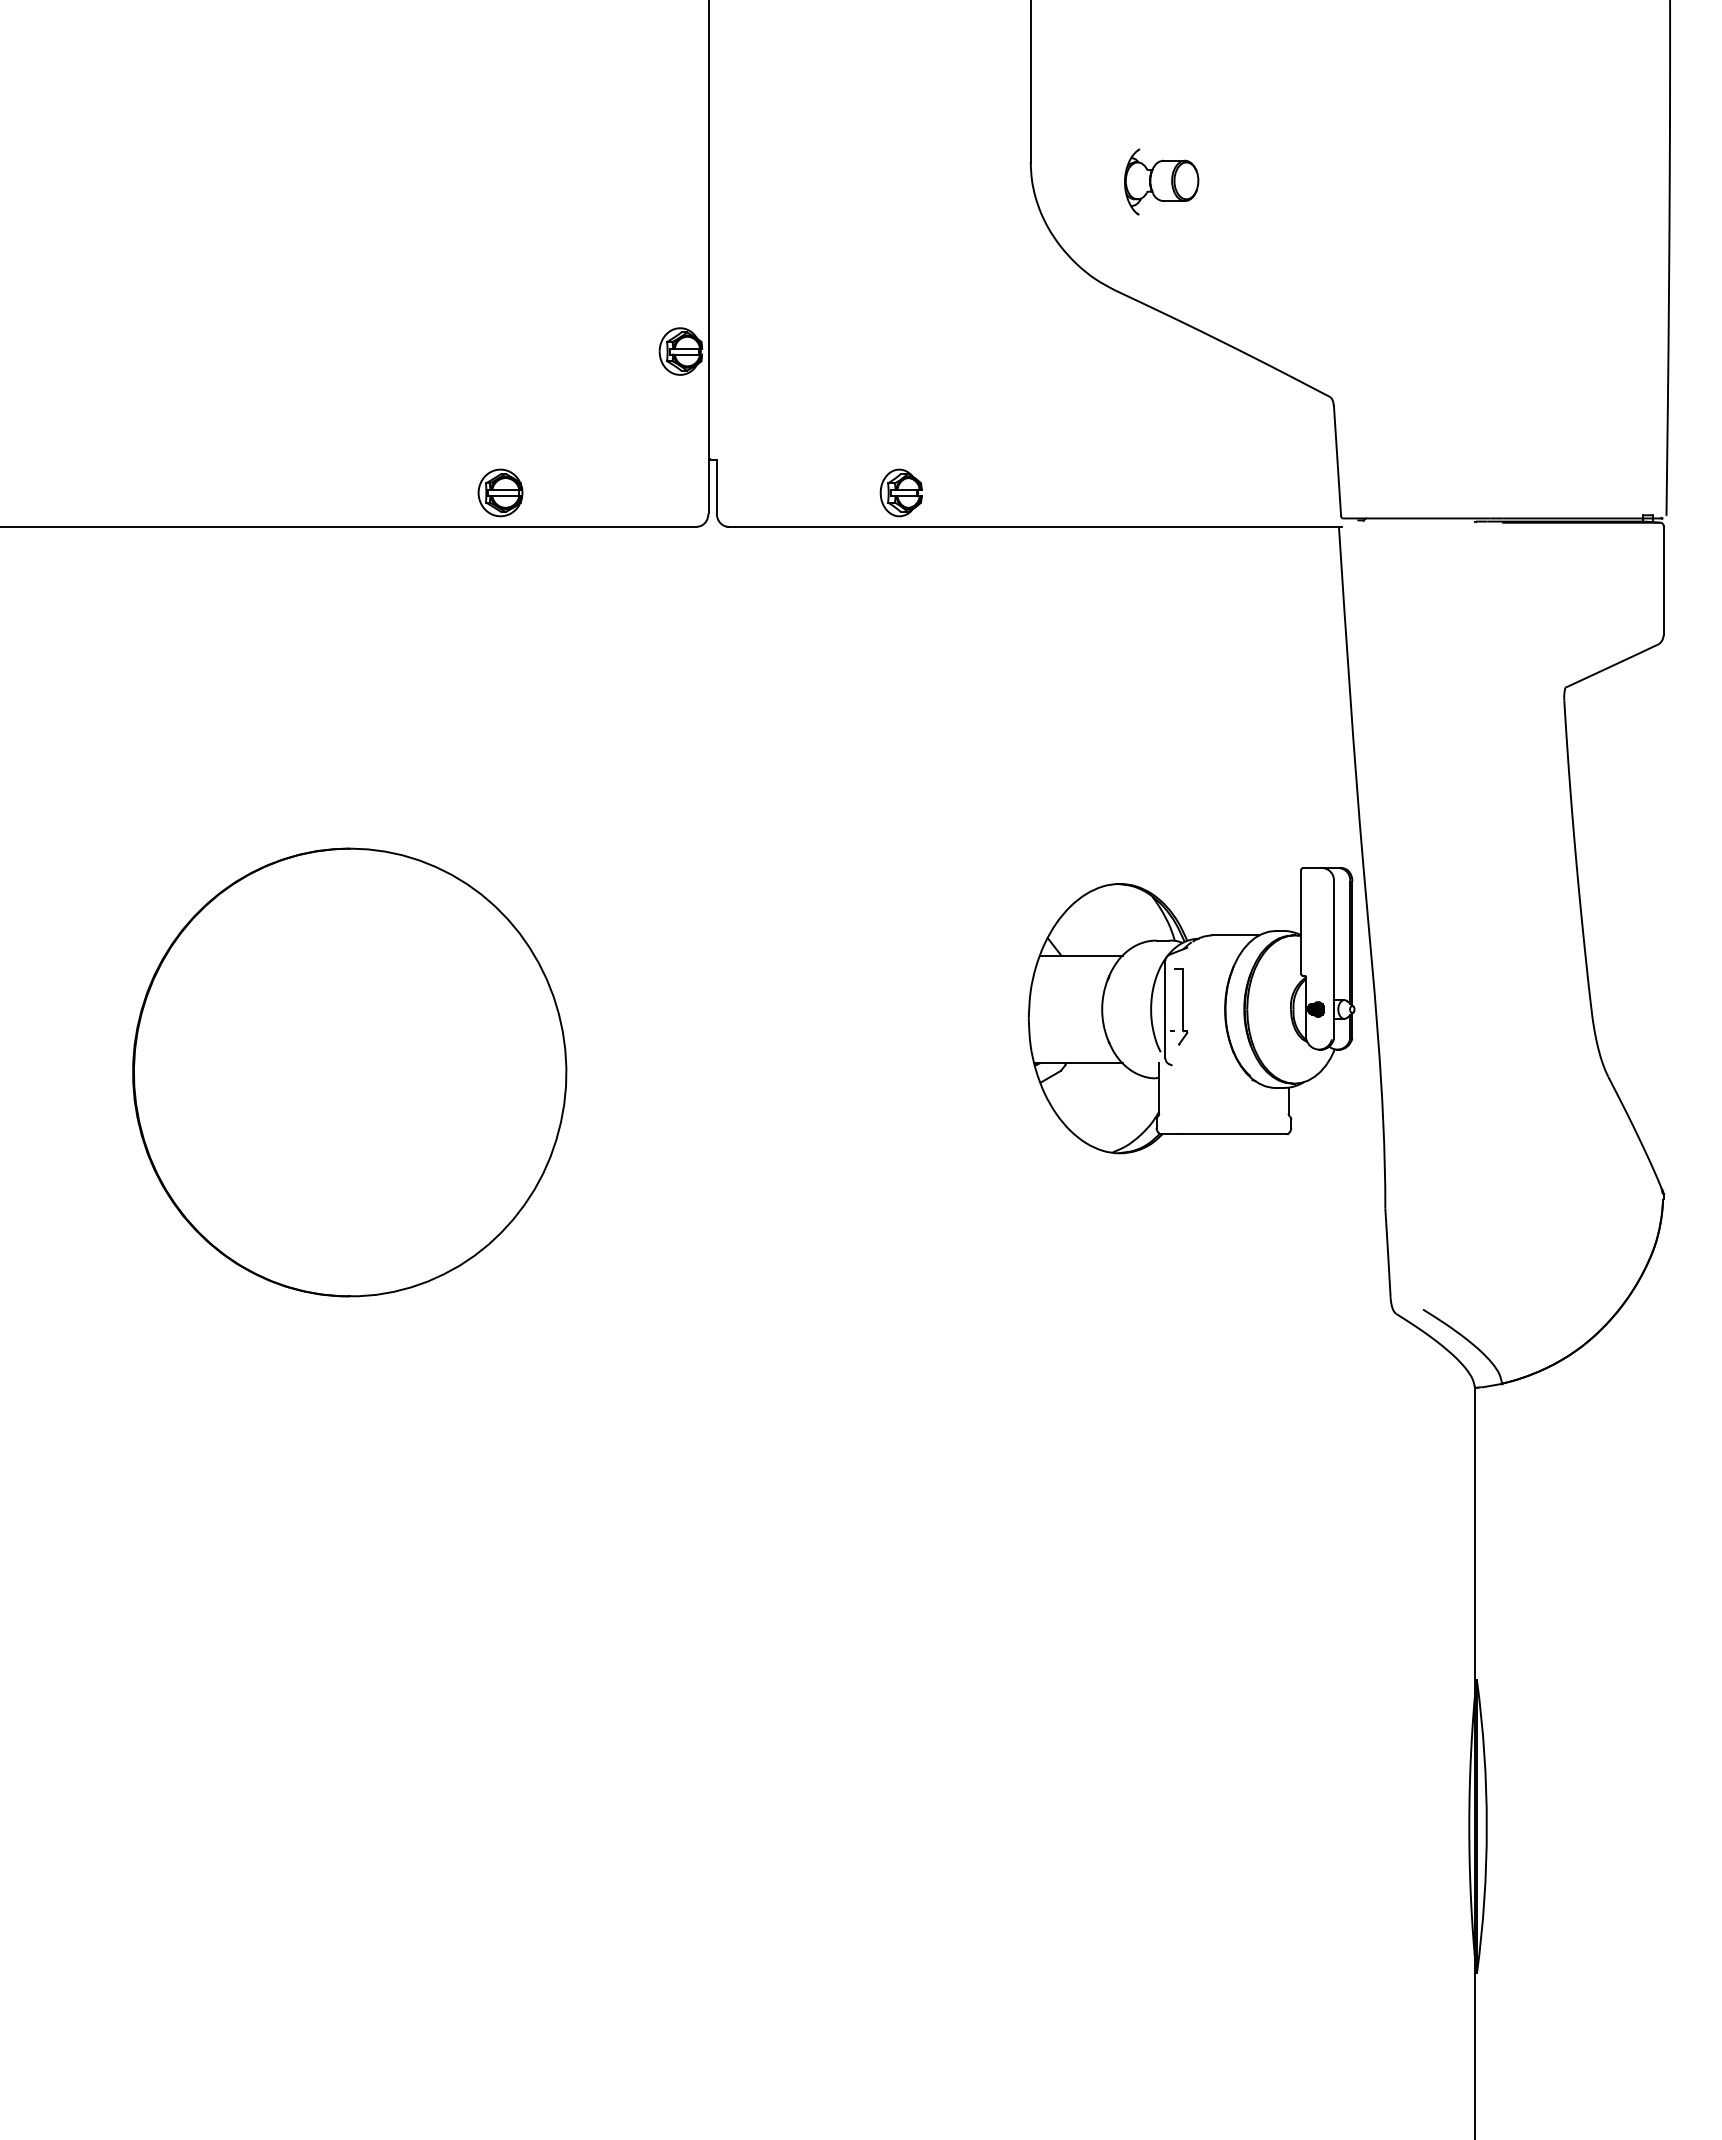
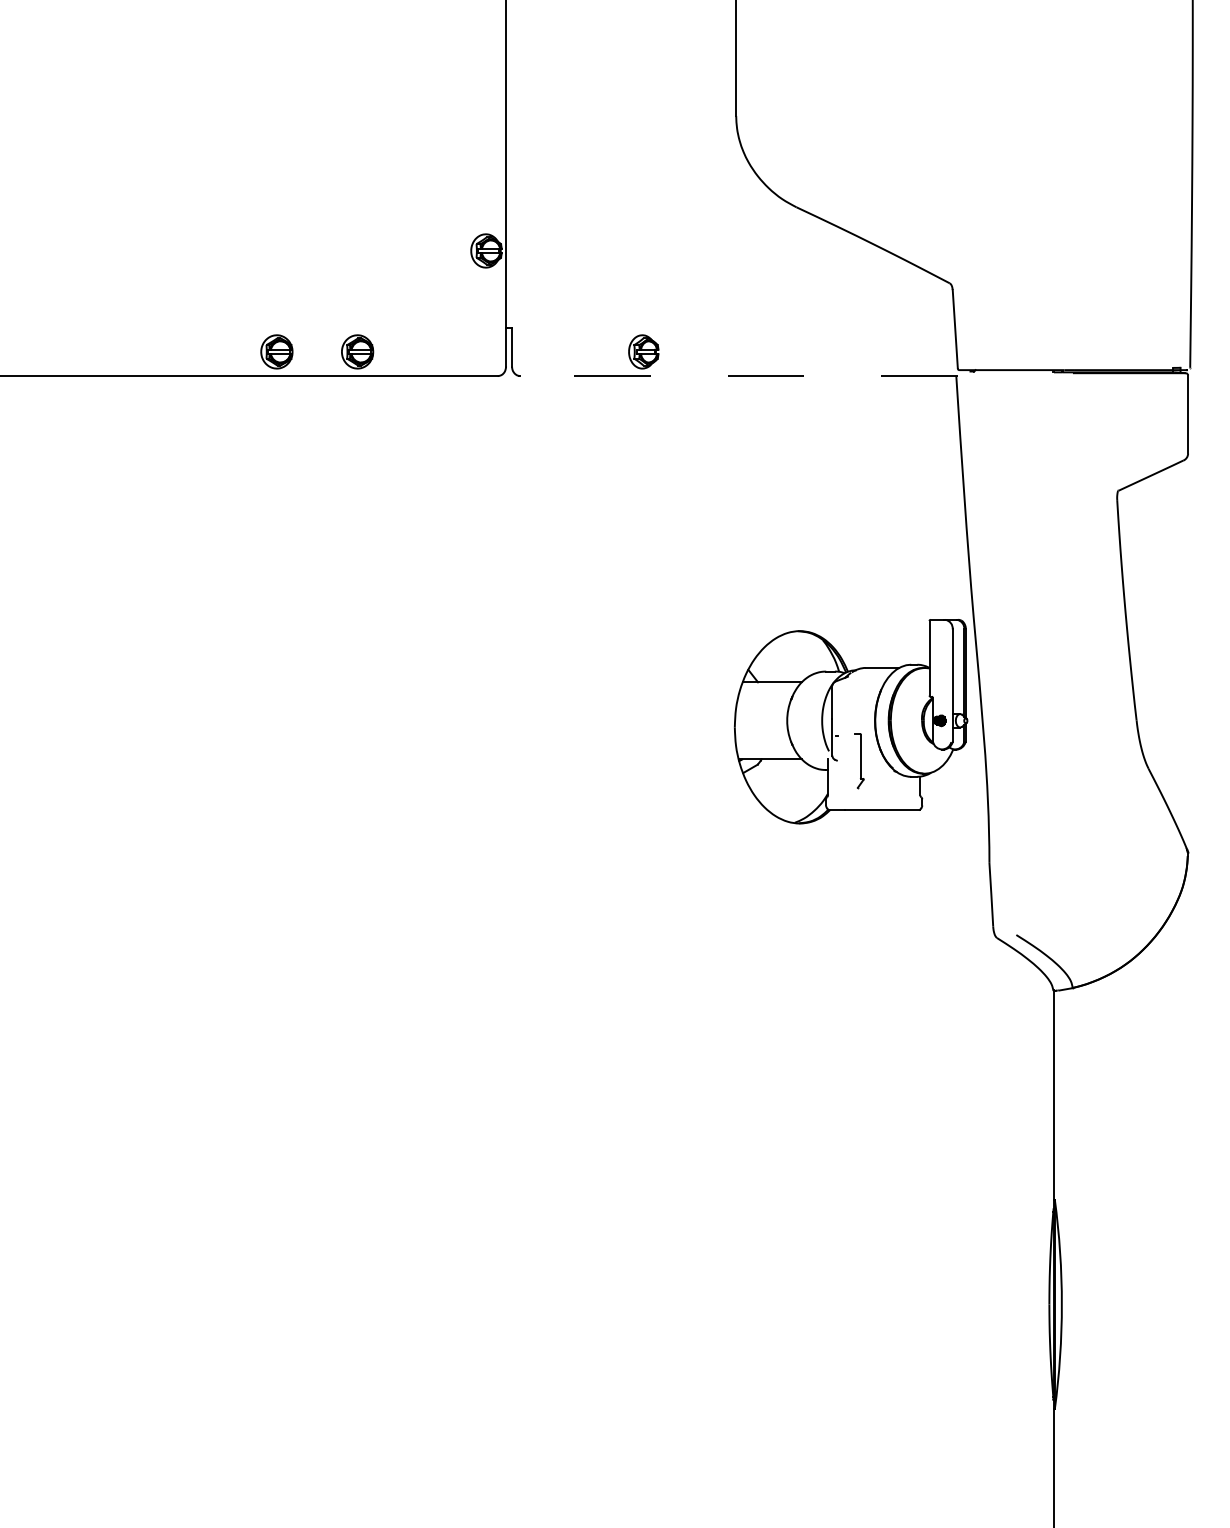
part: (1161, 181) -> (829, 129), removed
part: (387, 492) -> (276, 351), added
line: (1035, 526) -> (739, 375), solid -> dashed
part: (1181, 1006) -> (859, 760), moved
part: (349, 1072) -> (249, 765), removed

